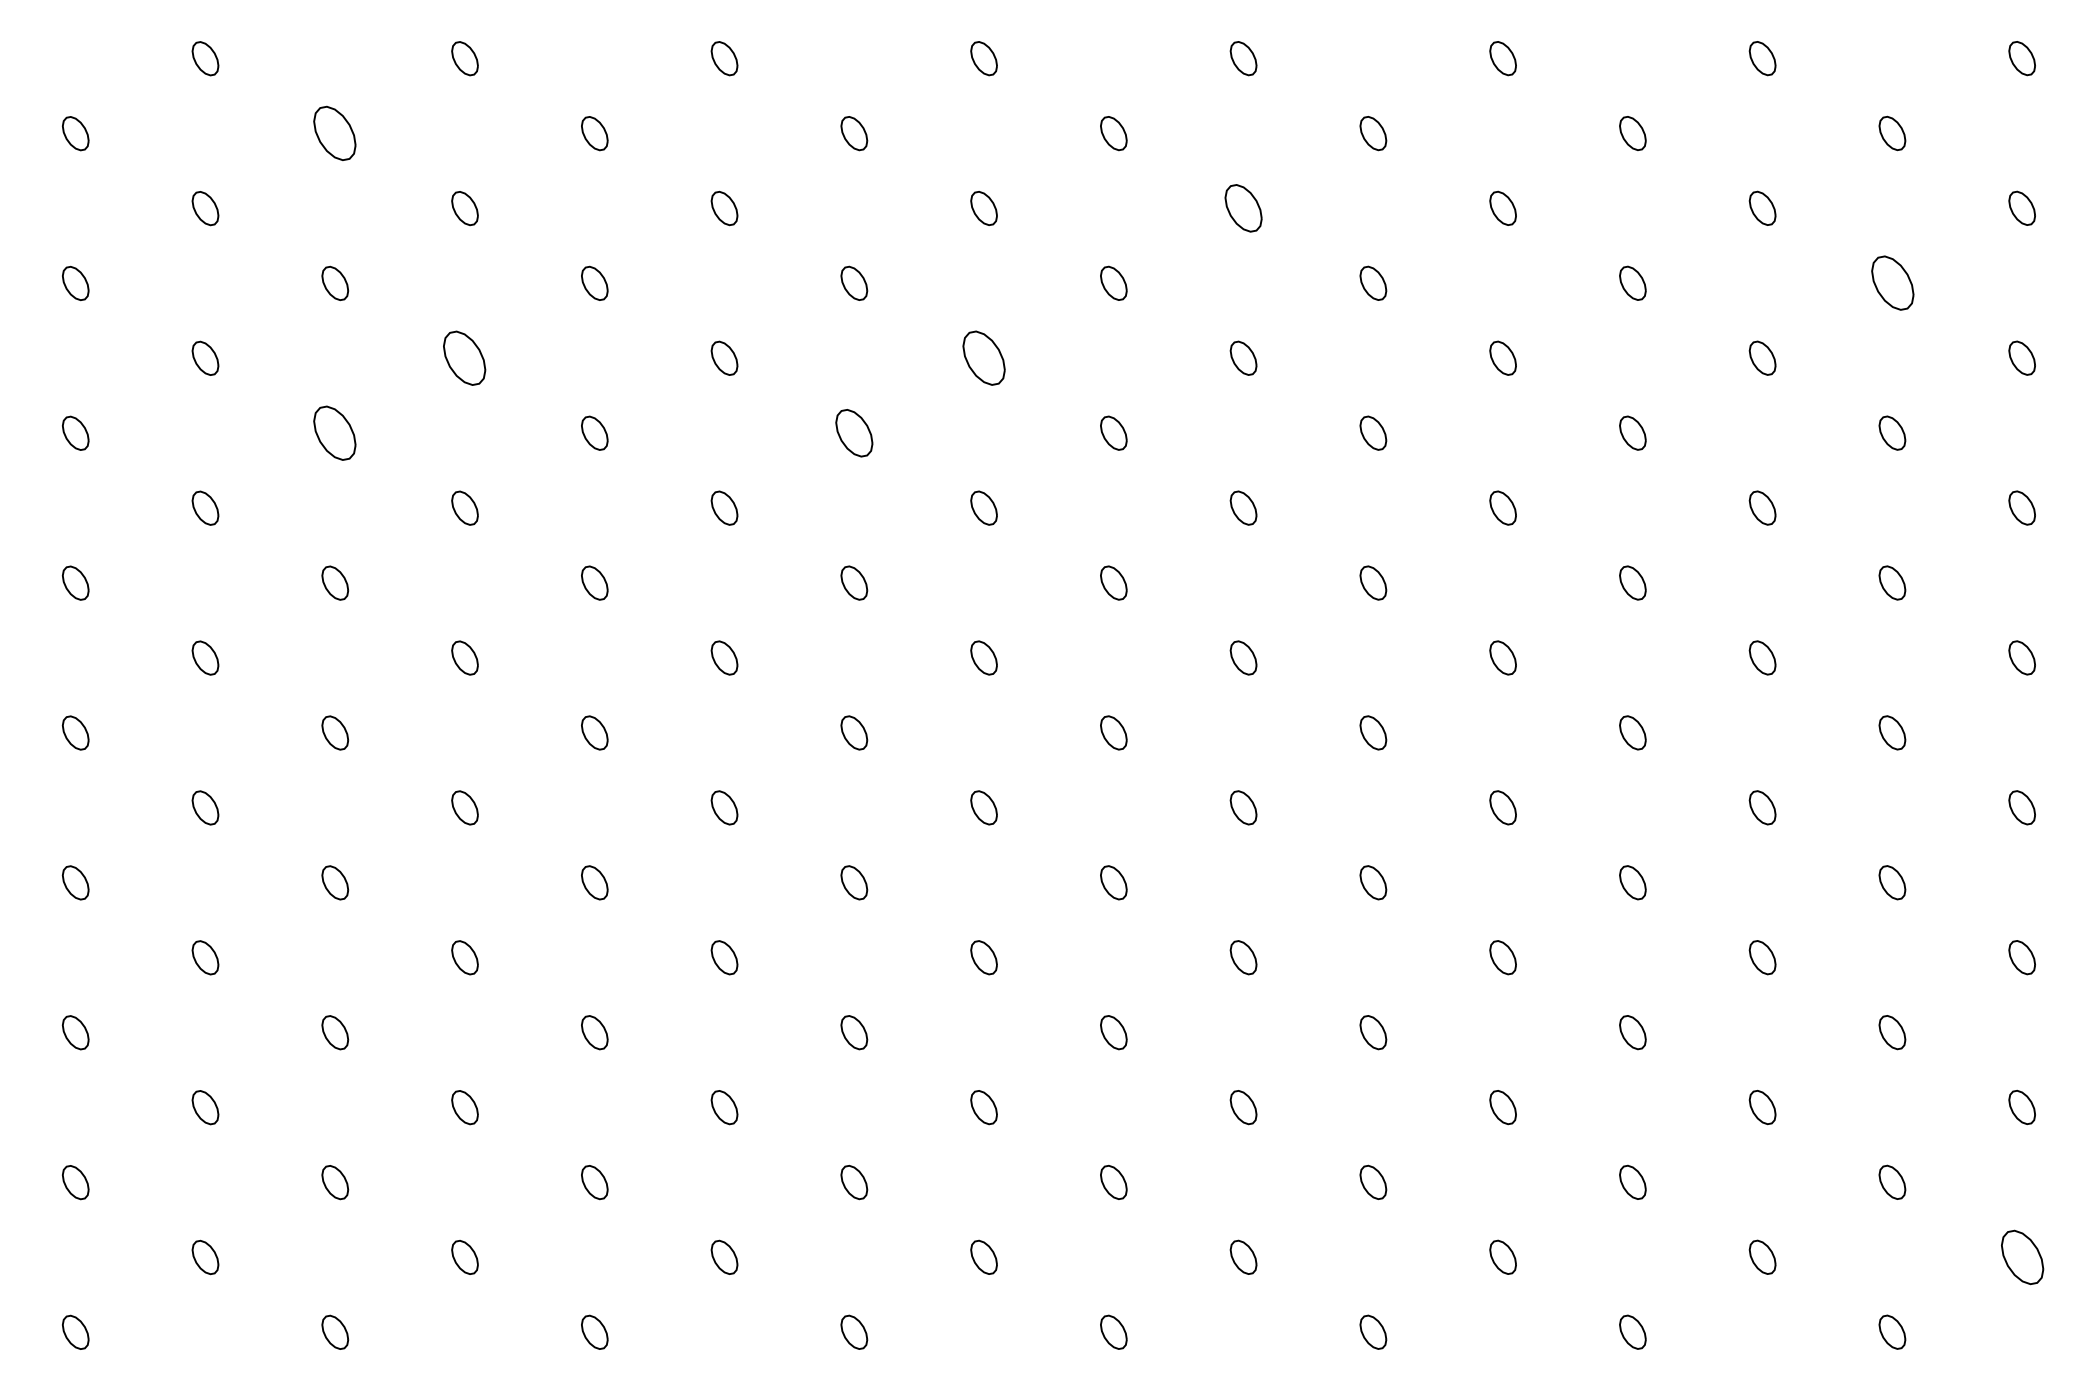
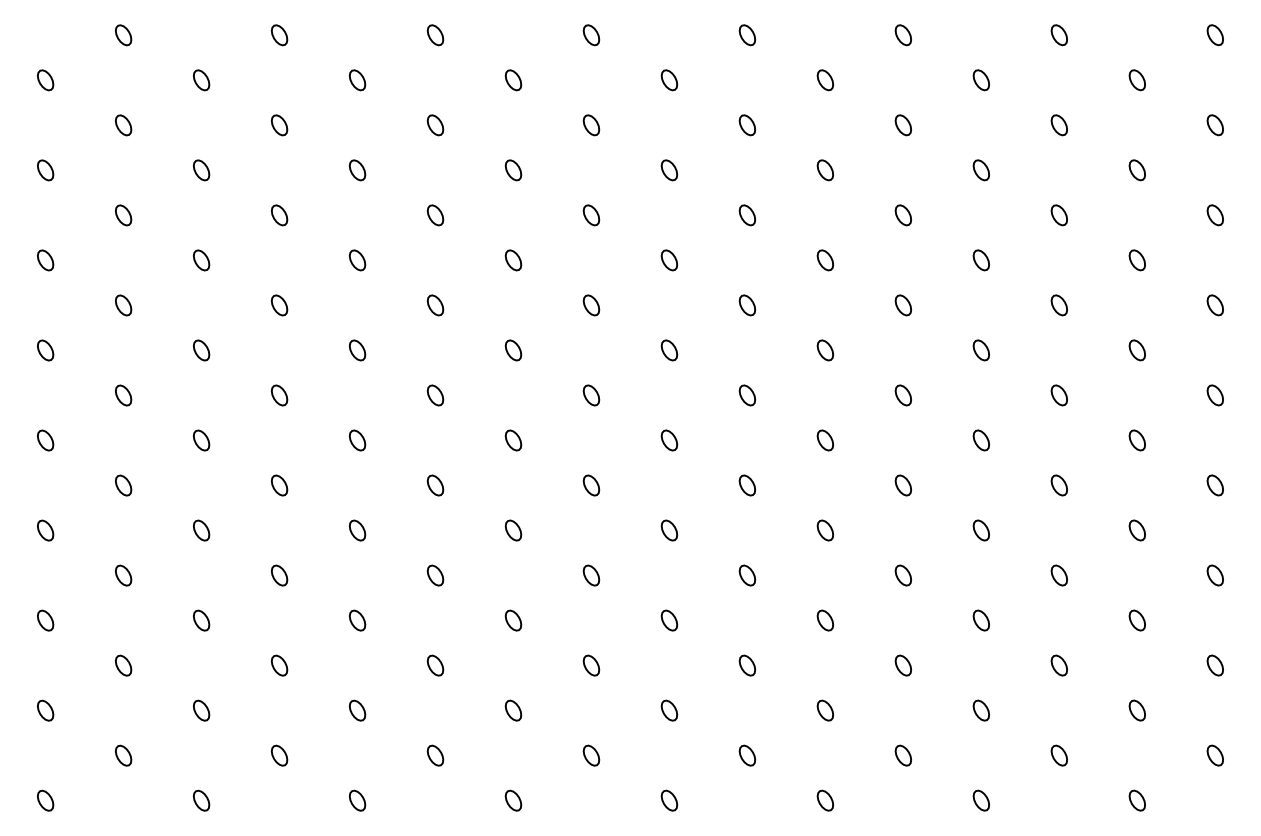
part: (335, 133) -> (201, 80), size x0.62
part: (1243, 208) -> (747, 125), size x0.71
part: (1890, 283) -> (1136, 170), size x0.62
part: (464, 358) -> (279, 215), size x0.62
part: (984, 358) -> (591, 215), size x0.62
part: (335, 433) -> (201, 260), size x0.62
part: (854, 433) -> (513, 260), size x0.71
part: (2020, 1257) -> (1214, 755), size x0.62

